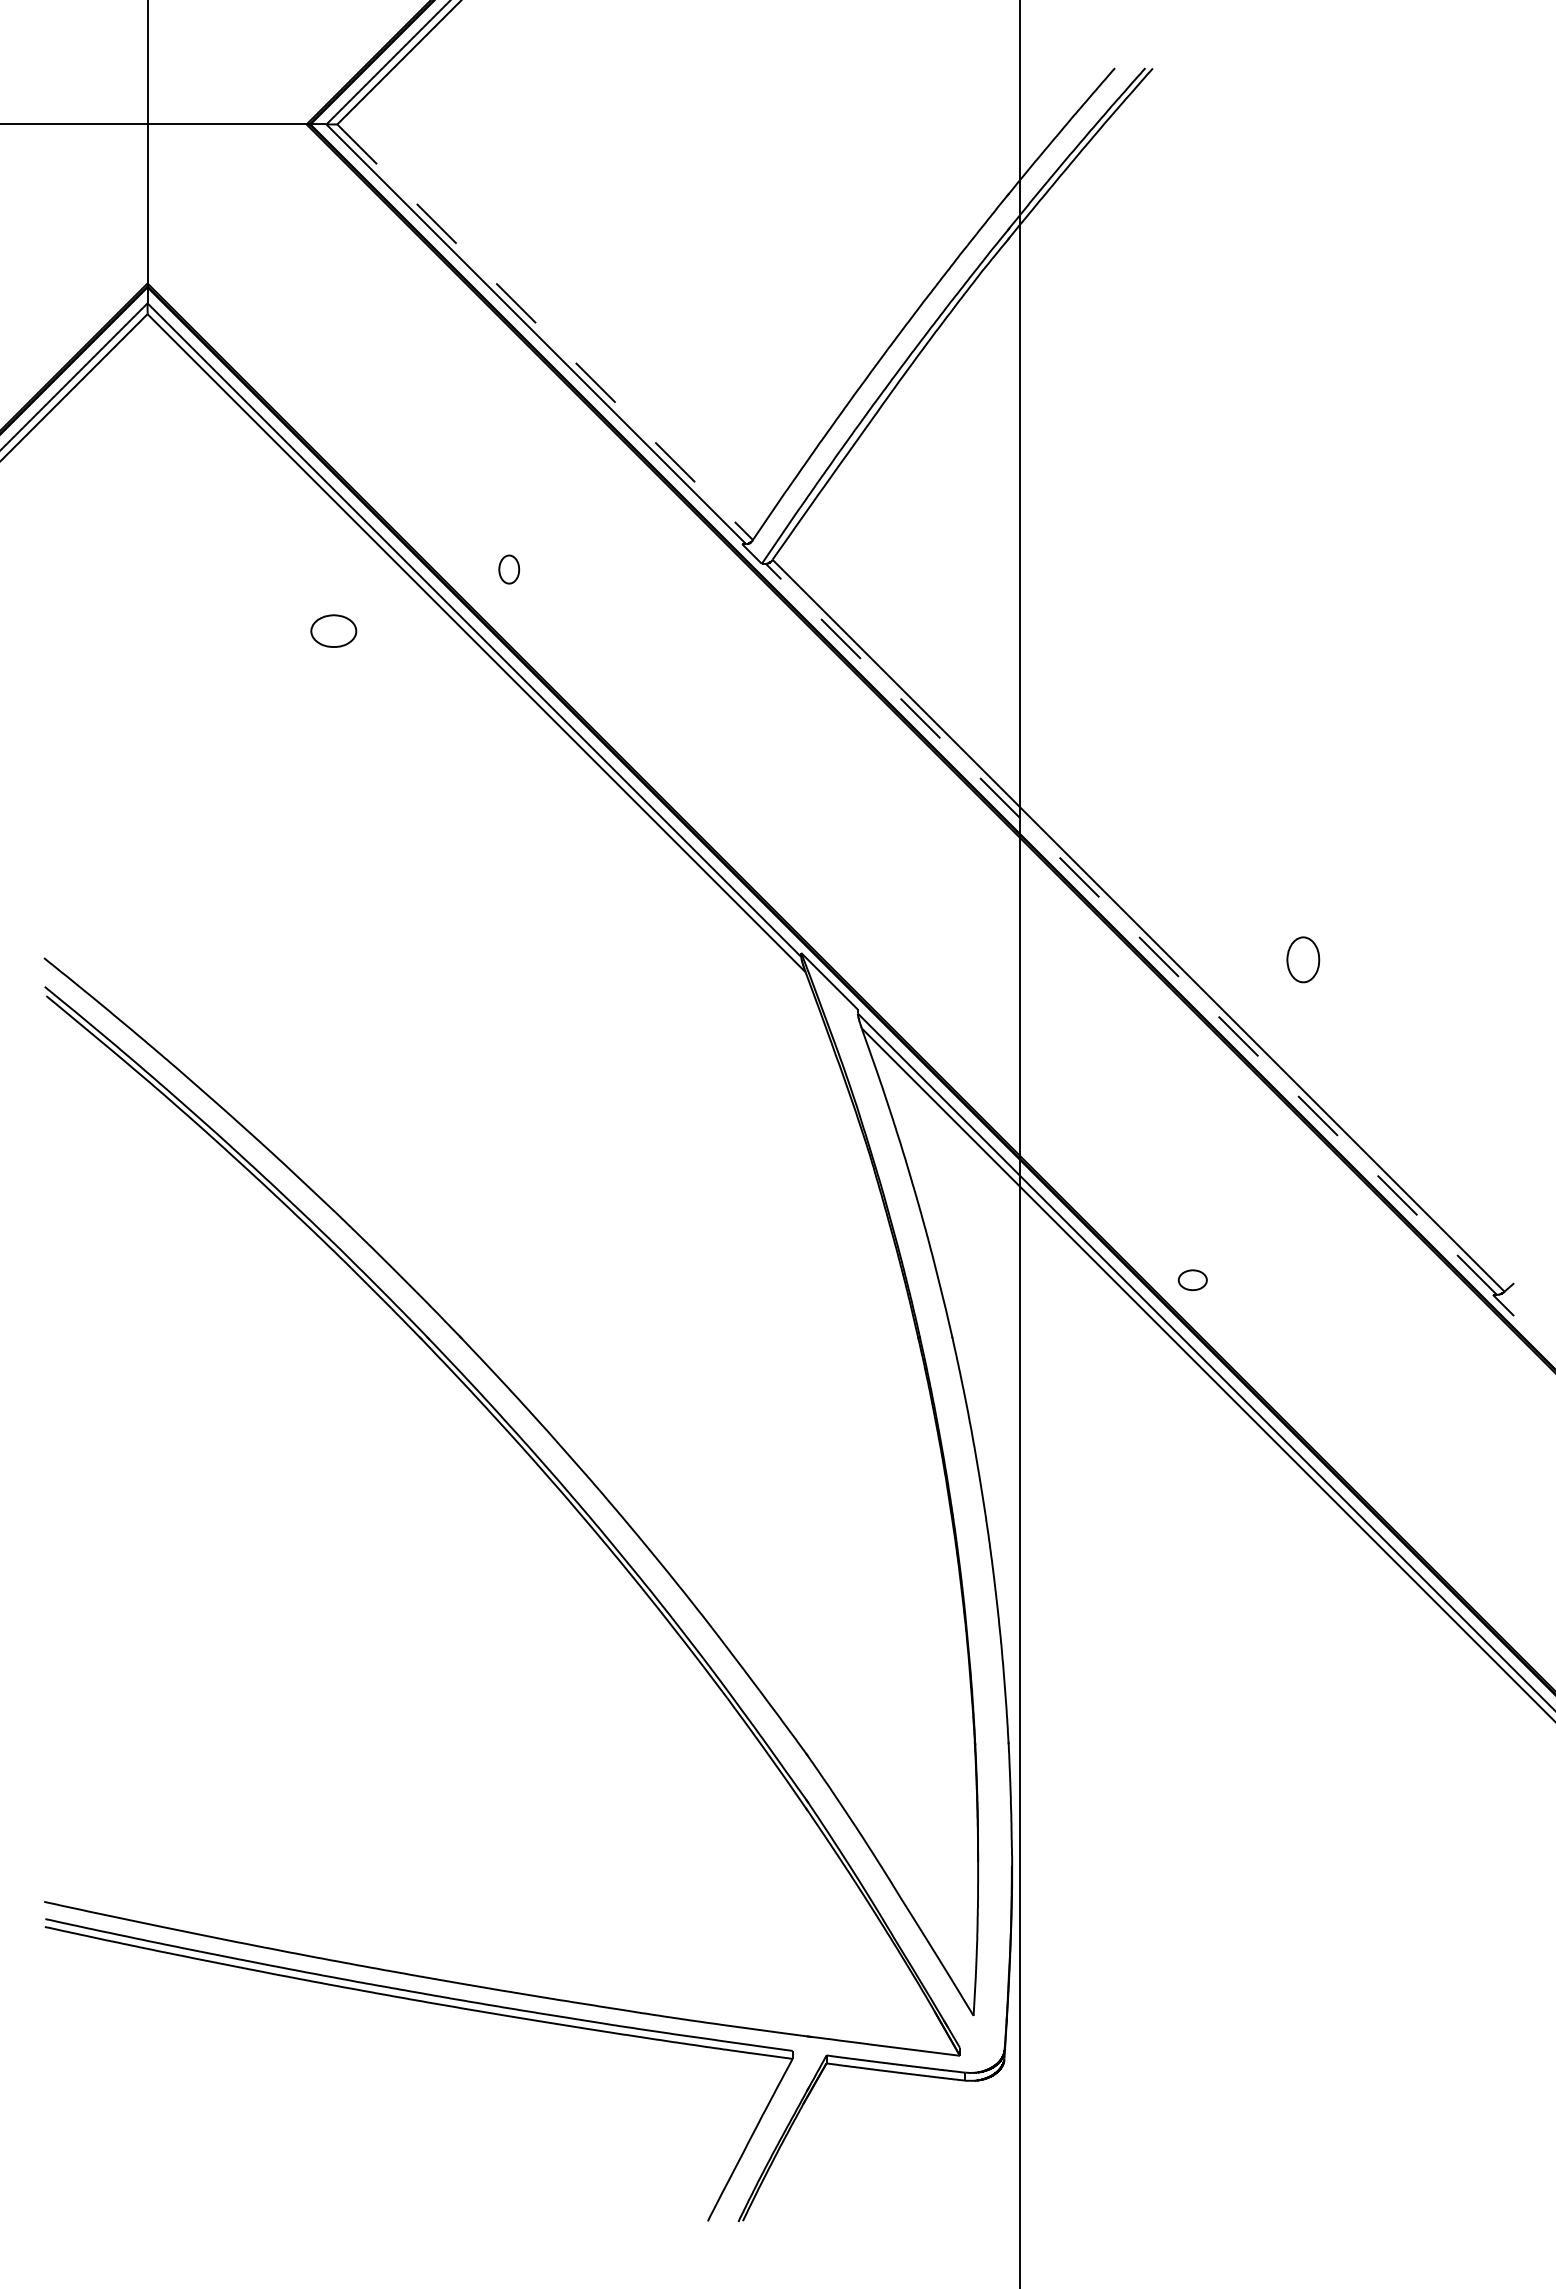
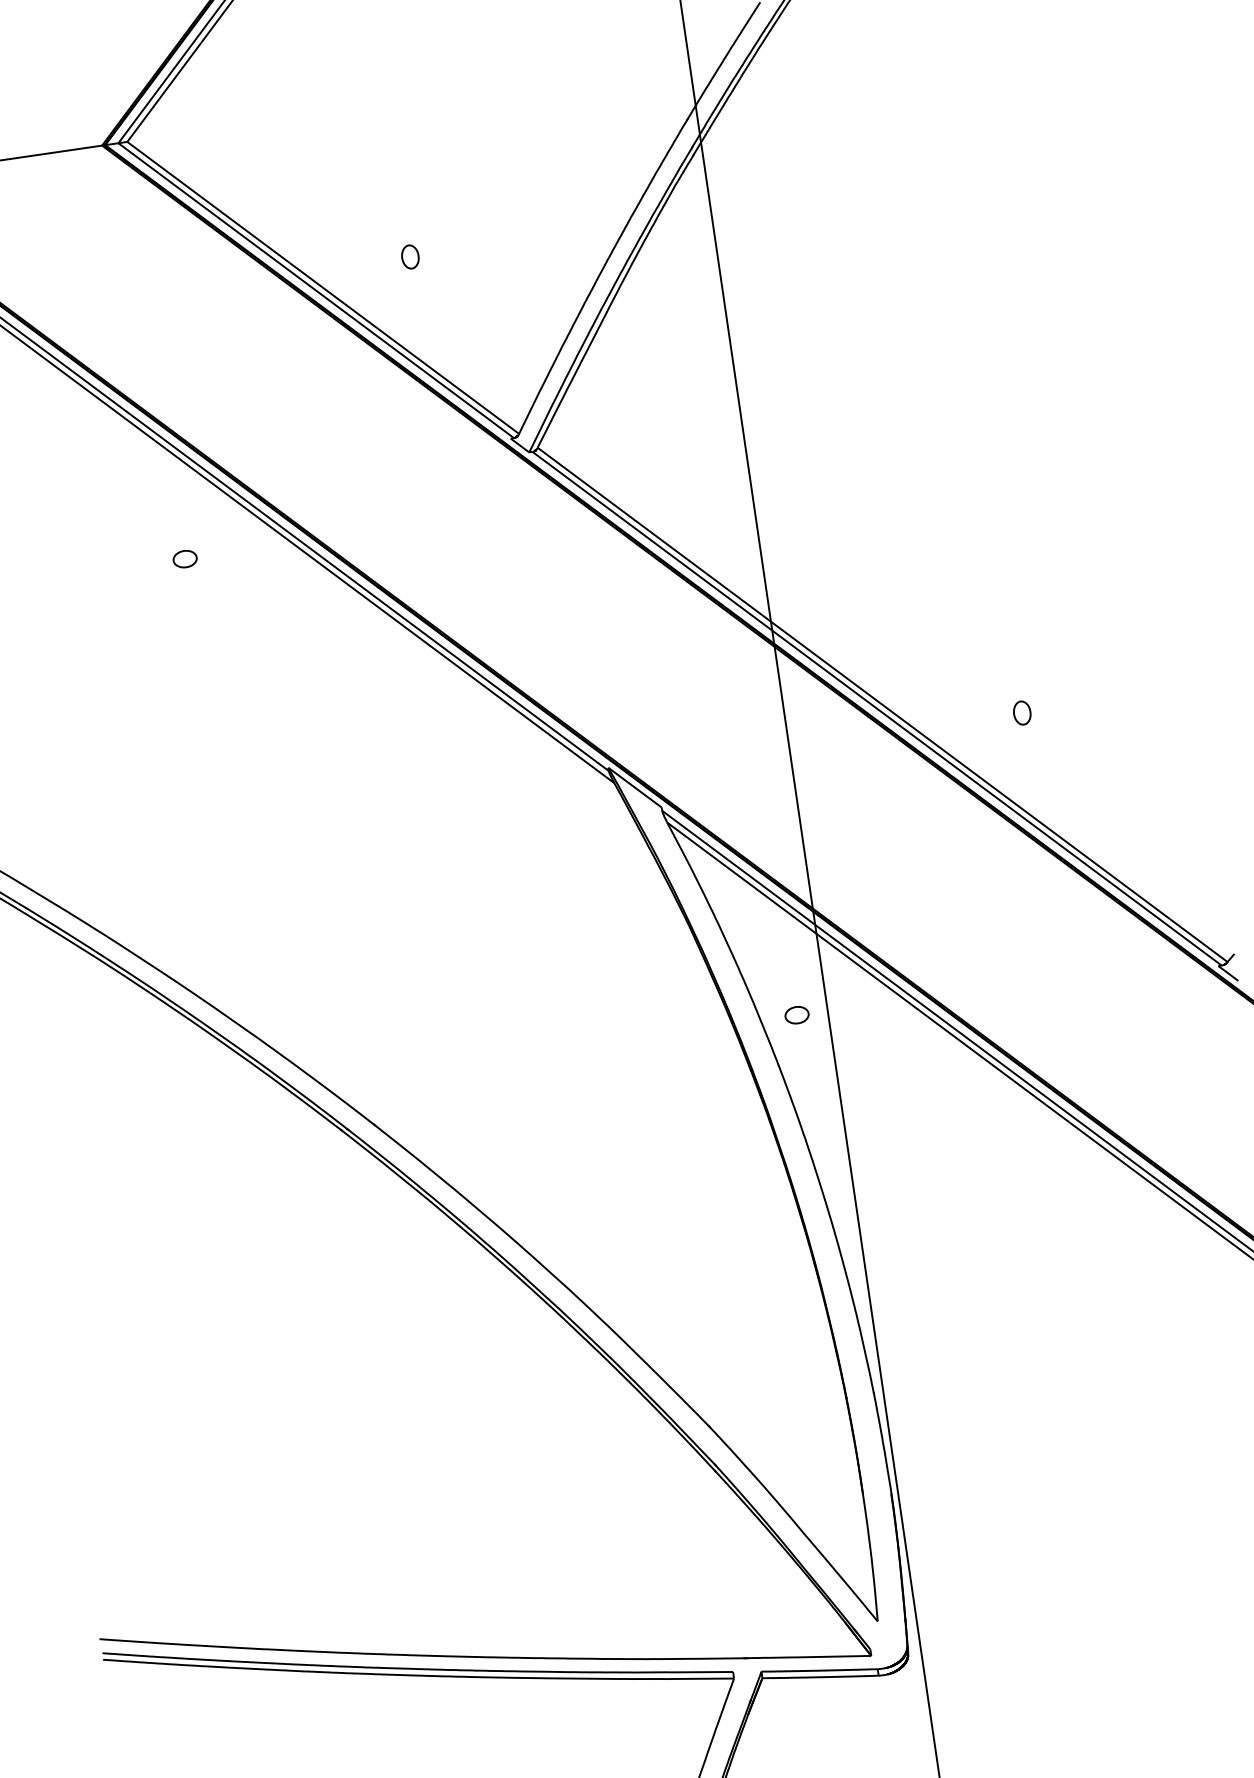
line: (545, 332) -> (323, 288), dashed -> solid
part: (509, 569) -> (410, 256), moved
part: (333, 630) -> (184, 558), size x0.62
line: (1131, 929) -> (877, 708), dashed -> solid
part: (1303, 959) -> (1022, 712), size x0.62
part: (1192, 1279) -> (796, 1014), moved

